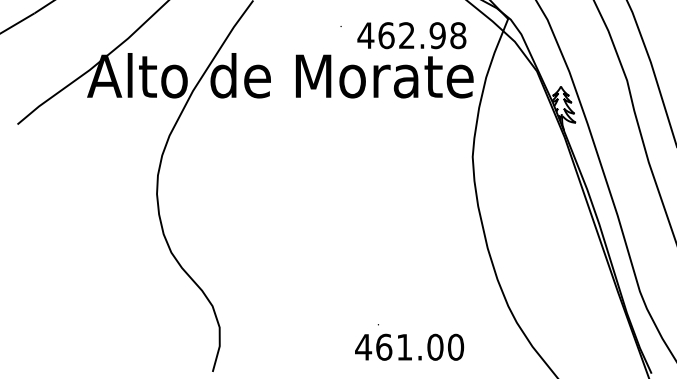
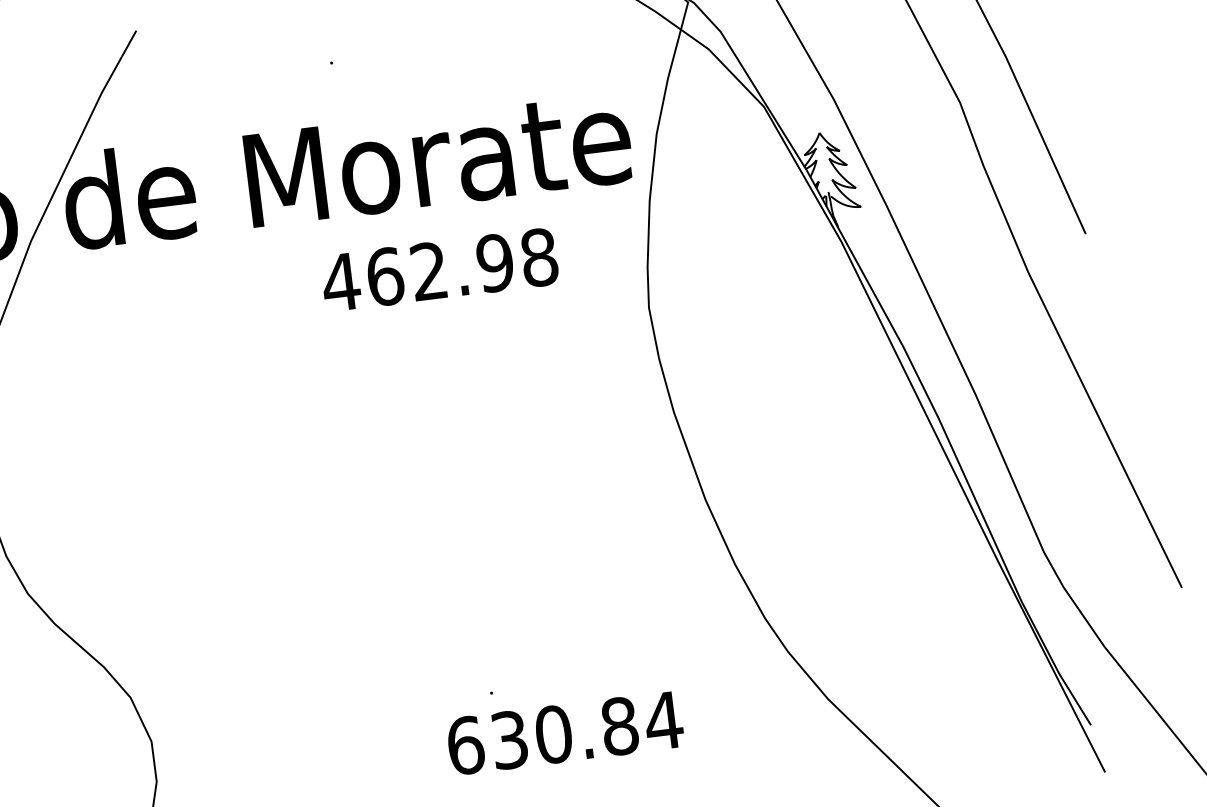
text: (411, 35) -> (438, 269), moved
text: (409, 346) -> (563, 731), 461.00 -> 630.84

